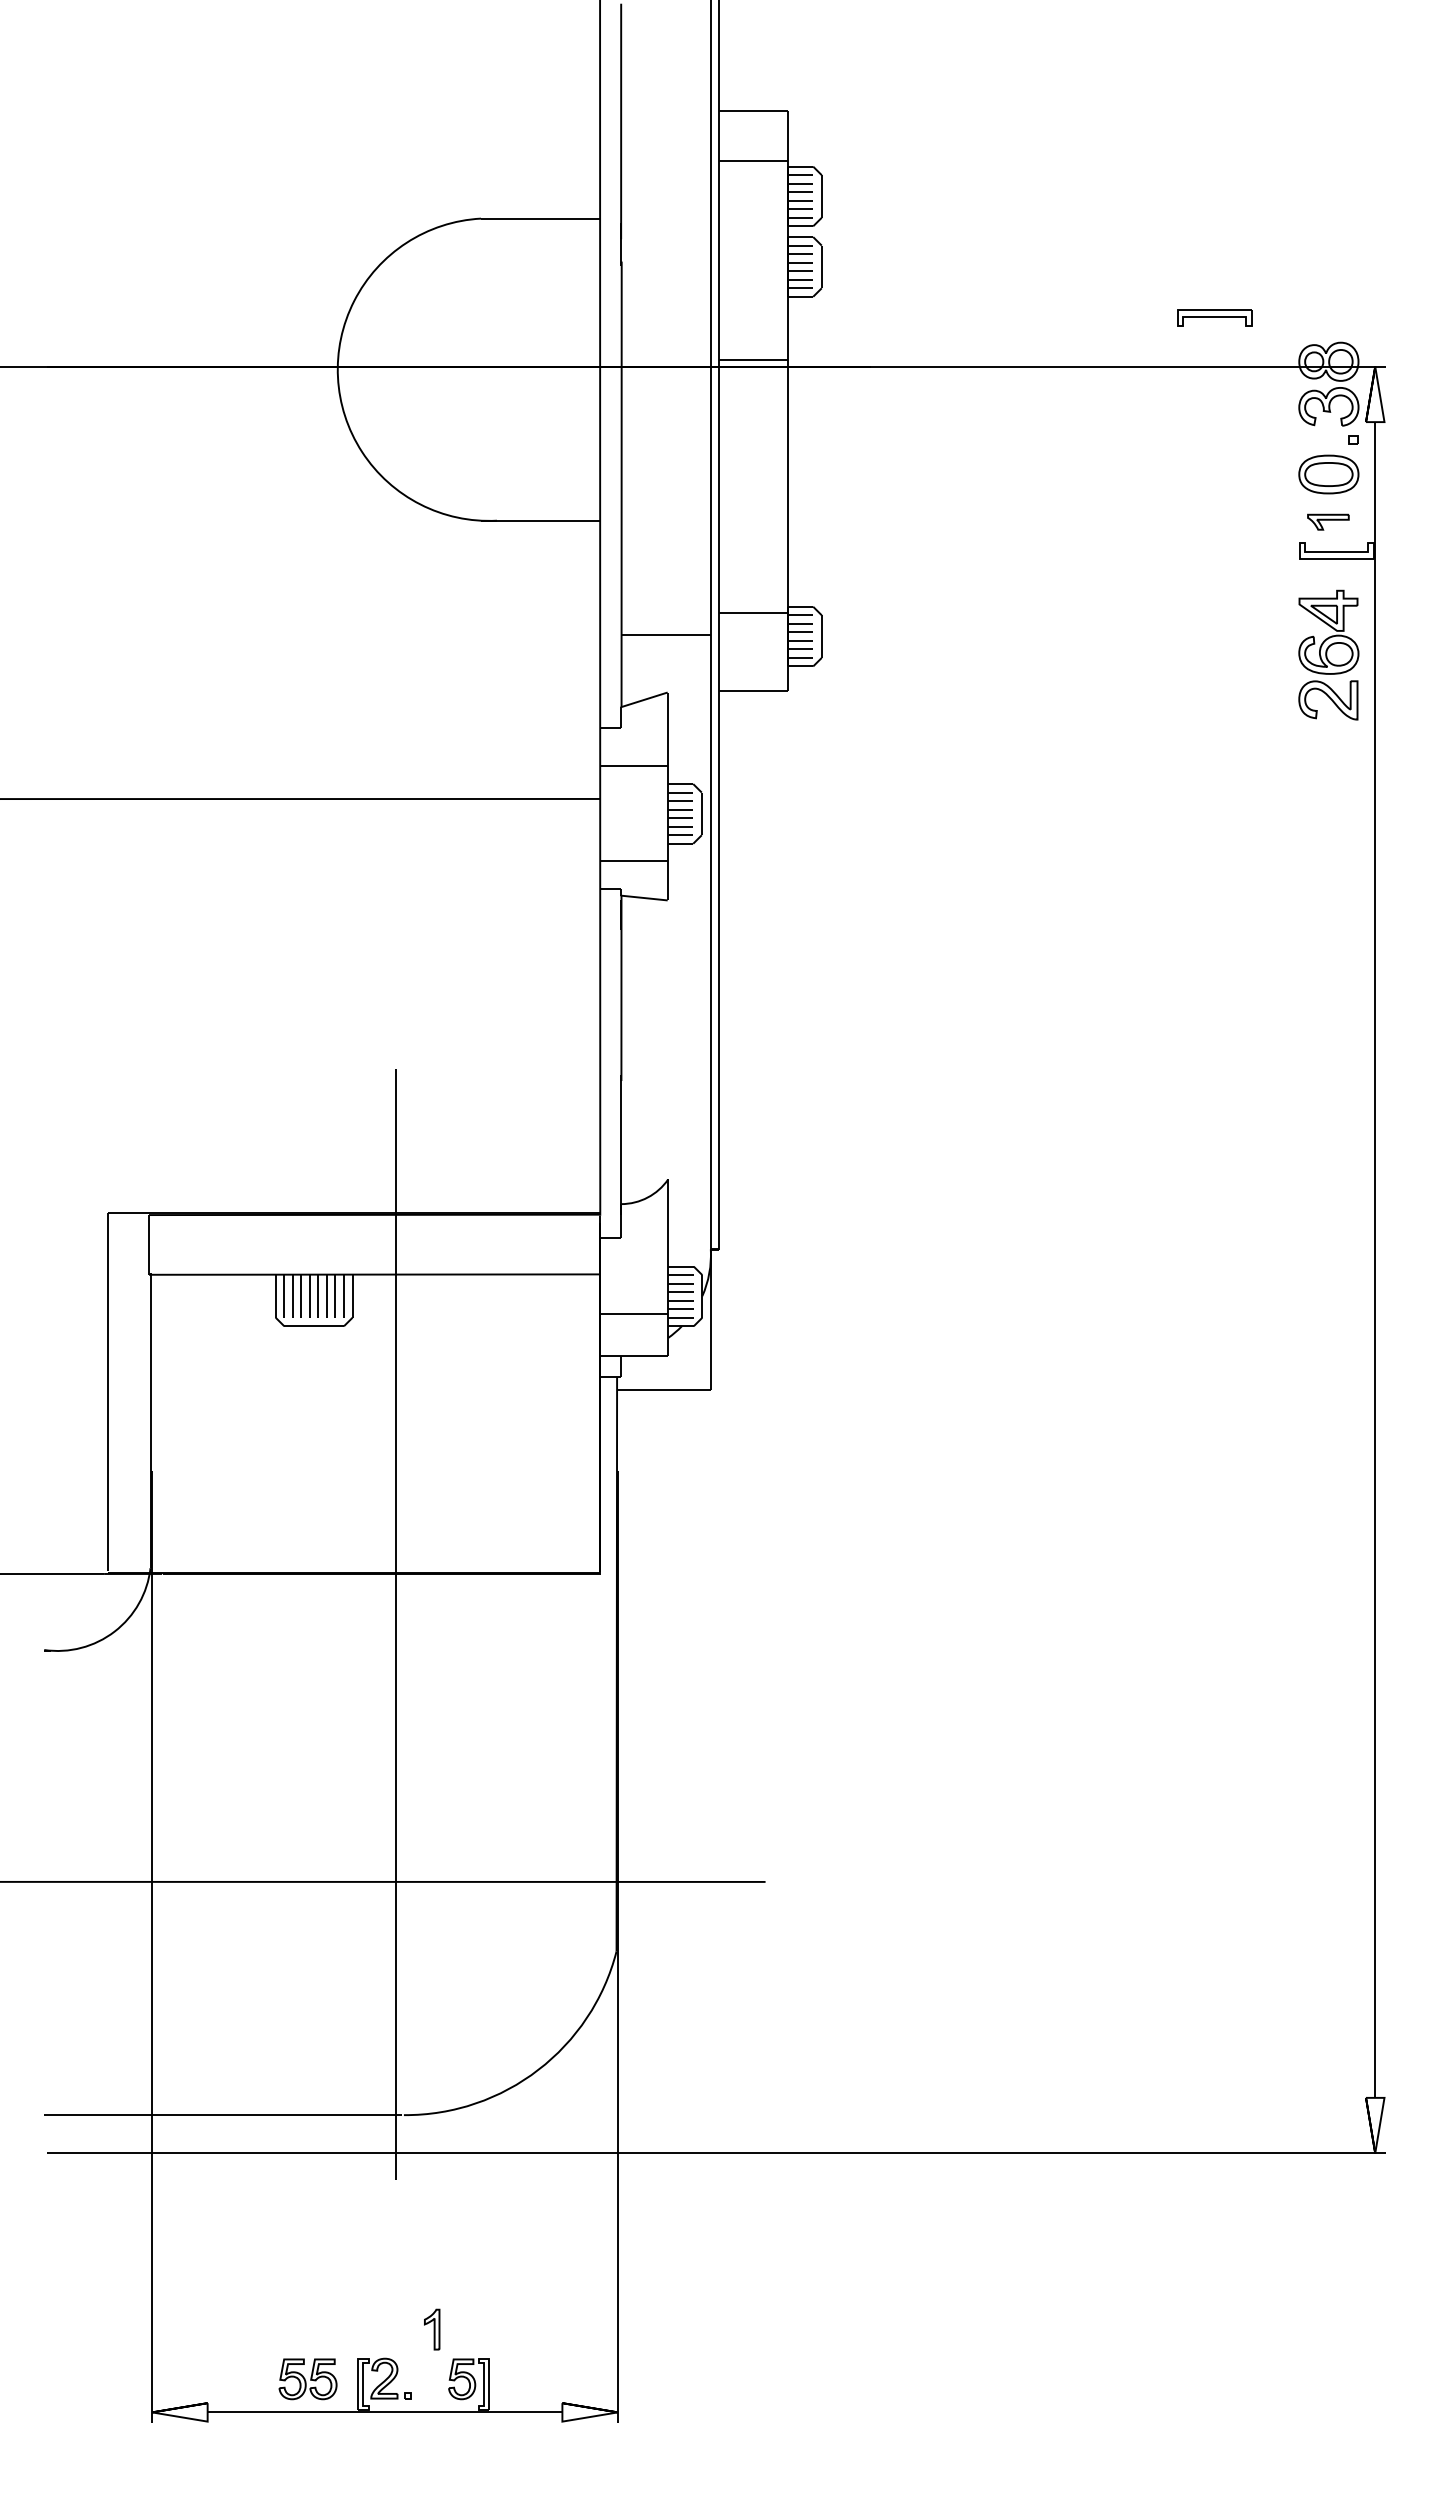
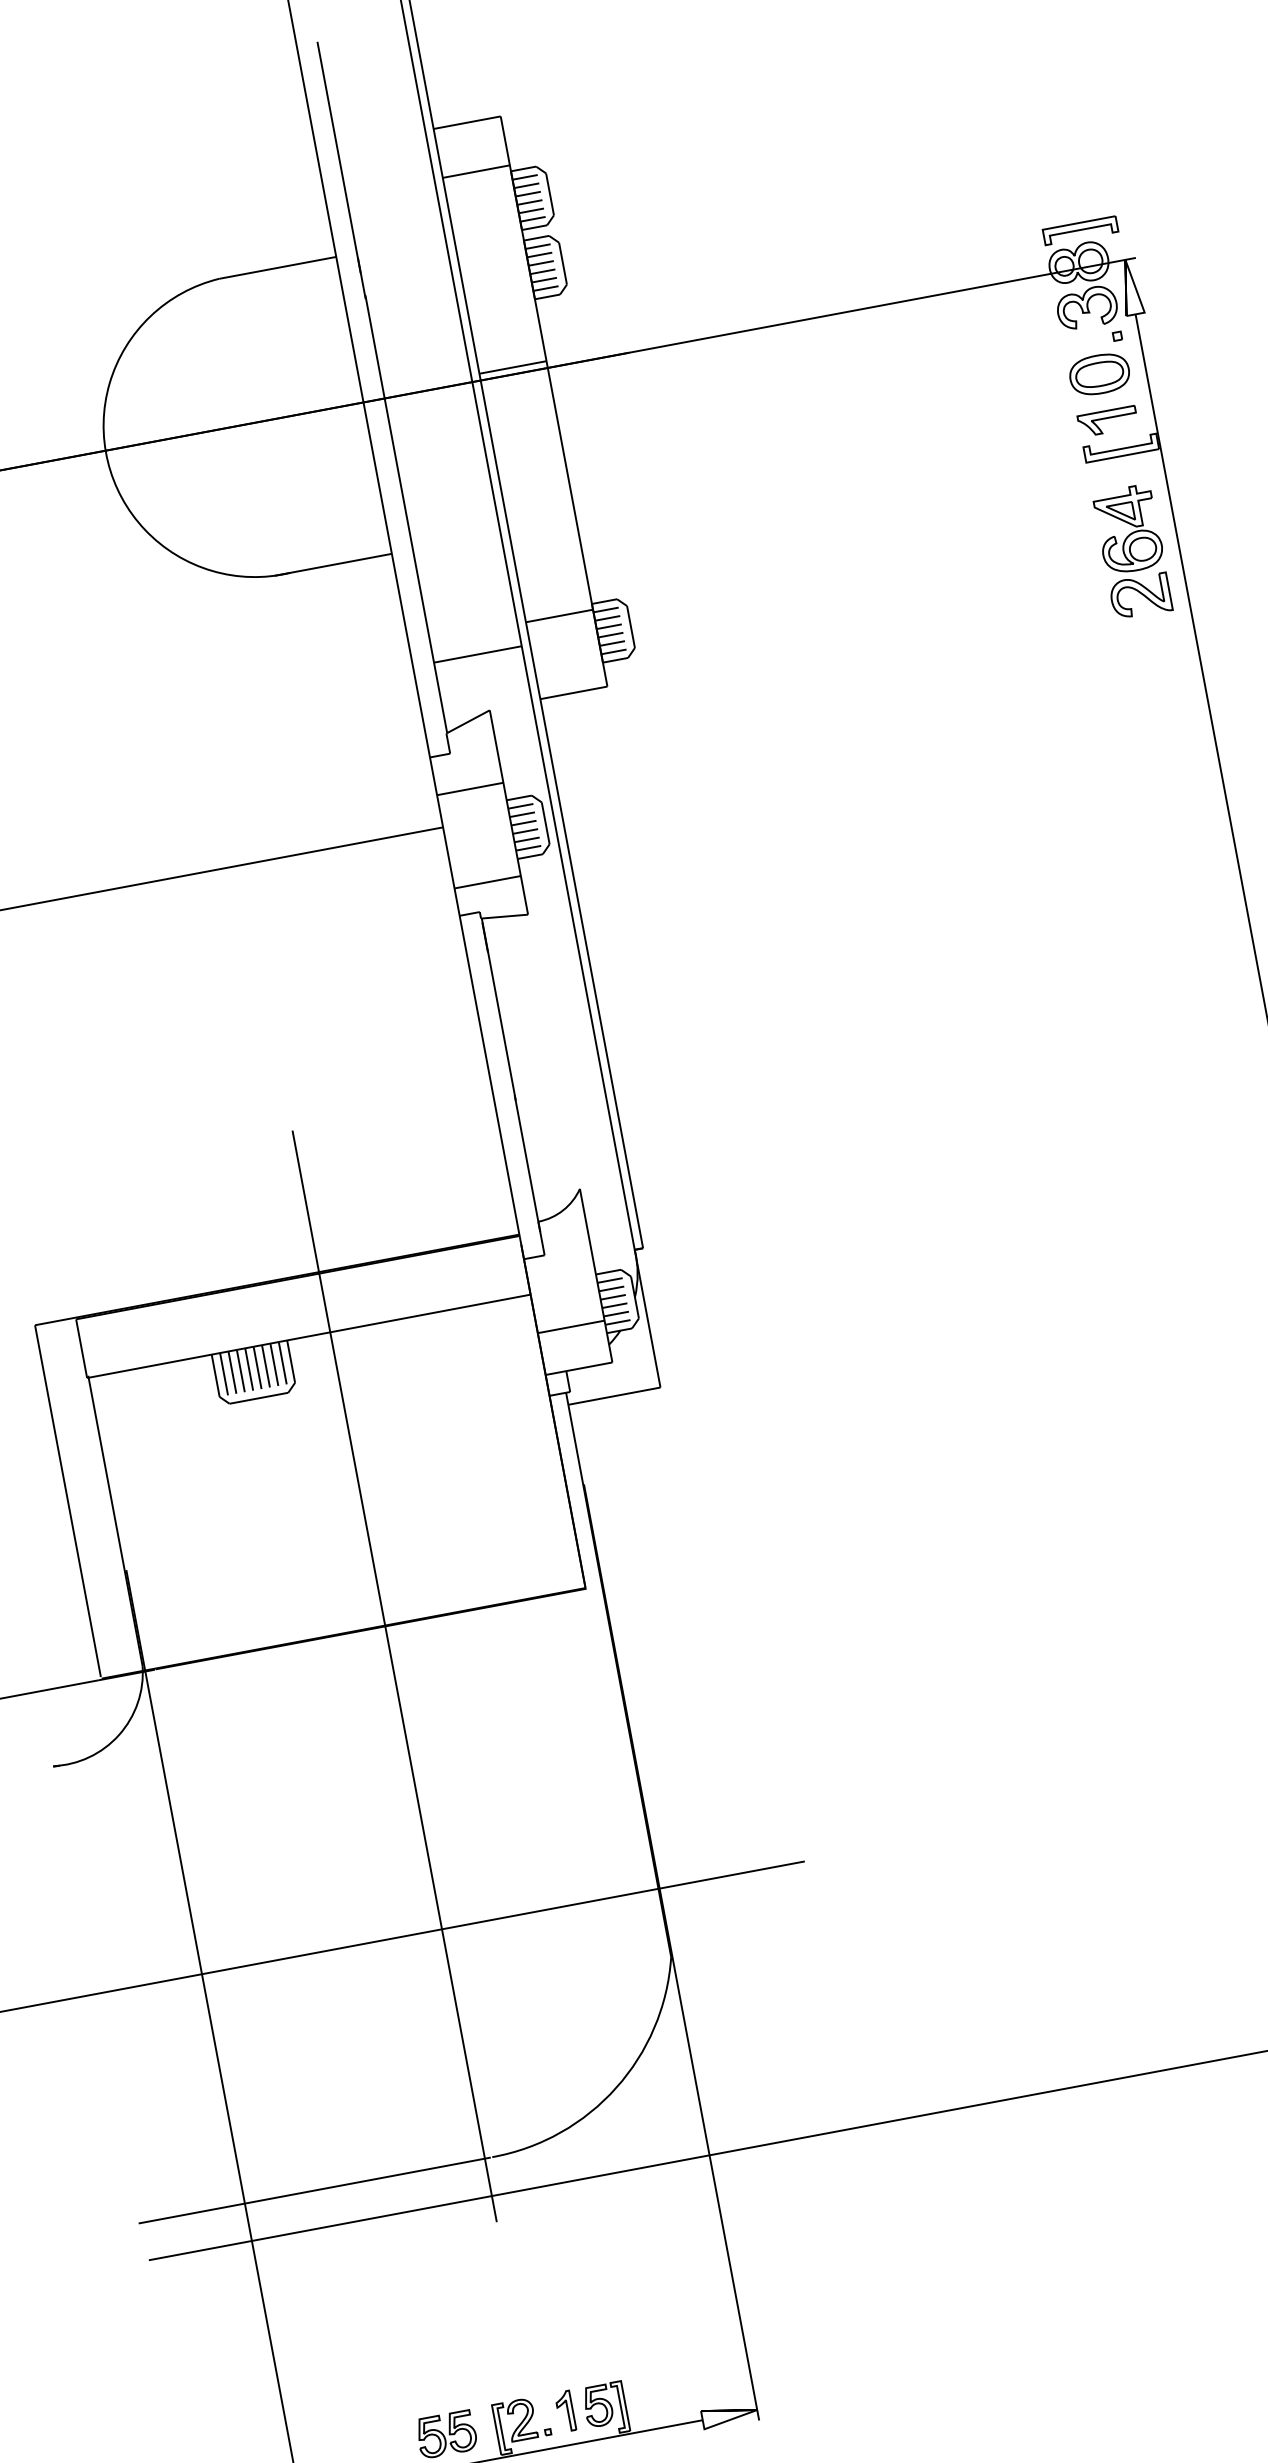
part: (1214, 317) -> (1080, 230), moved
part: (1328, 521) -> (1107, 420), size x1.43
part: (432, 2329) -> (565, 2411), moved

